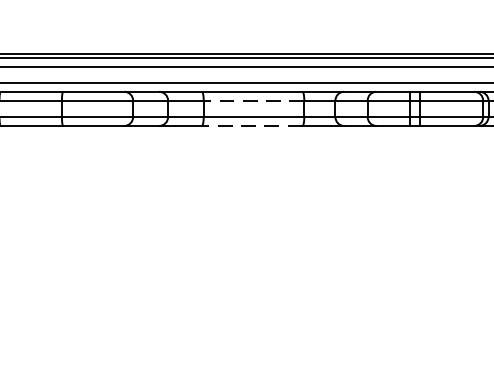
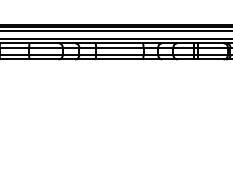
line: (253, 100) -> (119, 47), dashed -> solid
line: (251, 126) -> (118, 59), dashed -> solid

